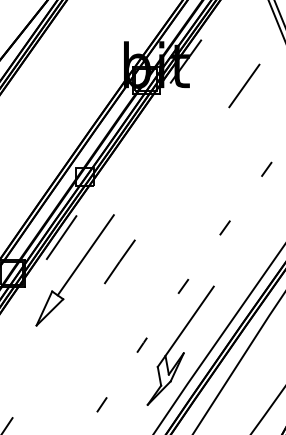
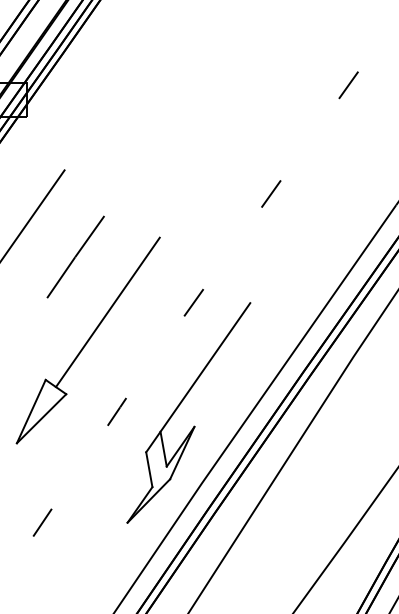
part: (126, 306) -> (88, 339), added

